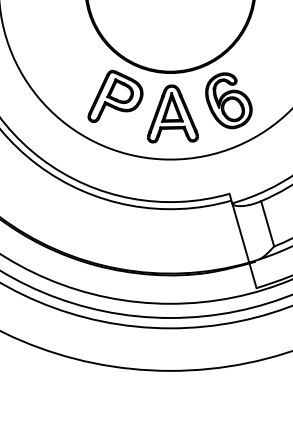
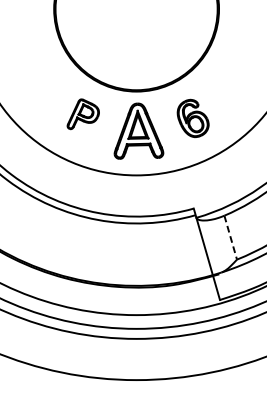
part: (115, 96) -> (83, 114), size x0.6
part: (228, 100) -> (192, 118), size x0.7
line: (267, 223) -> (230, 237), solid -> dashed

